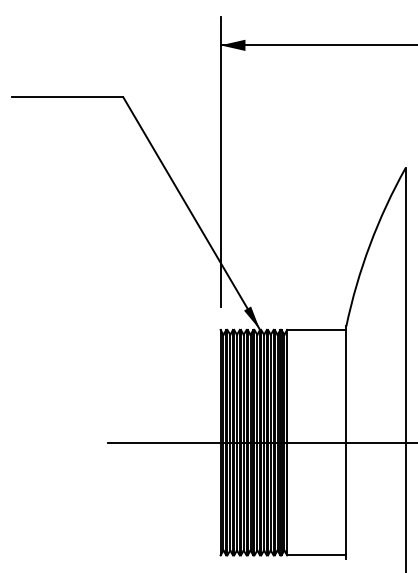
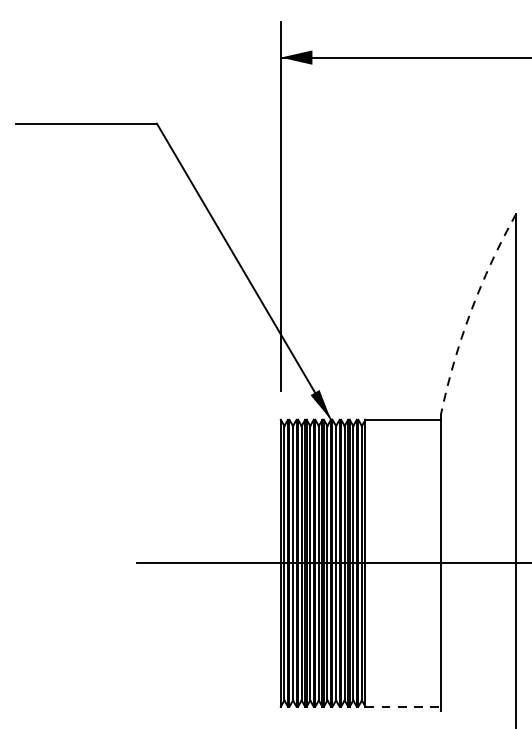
arc: (370, 245) -> (471, 312), solid -> dashed
line: (316, 555) -> (402, 706), solid -> dashed

